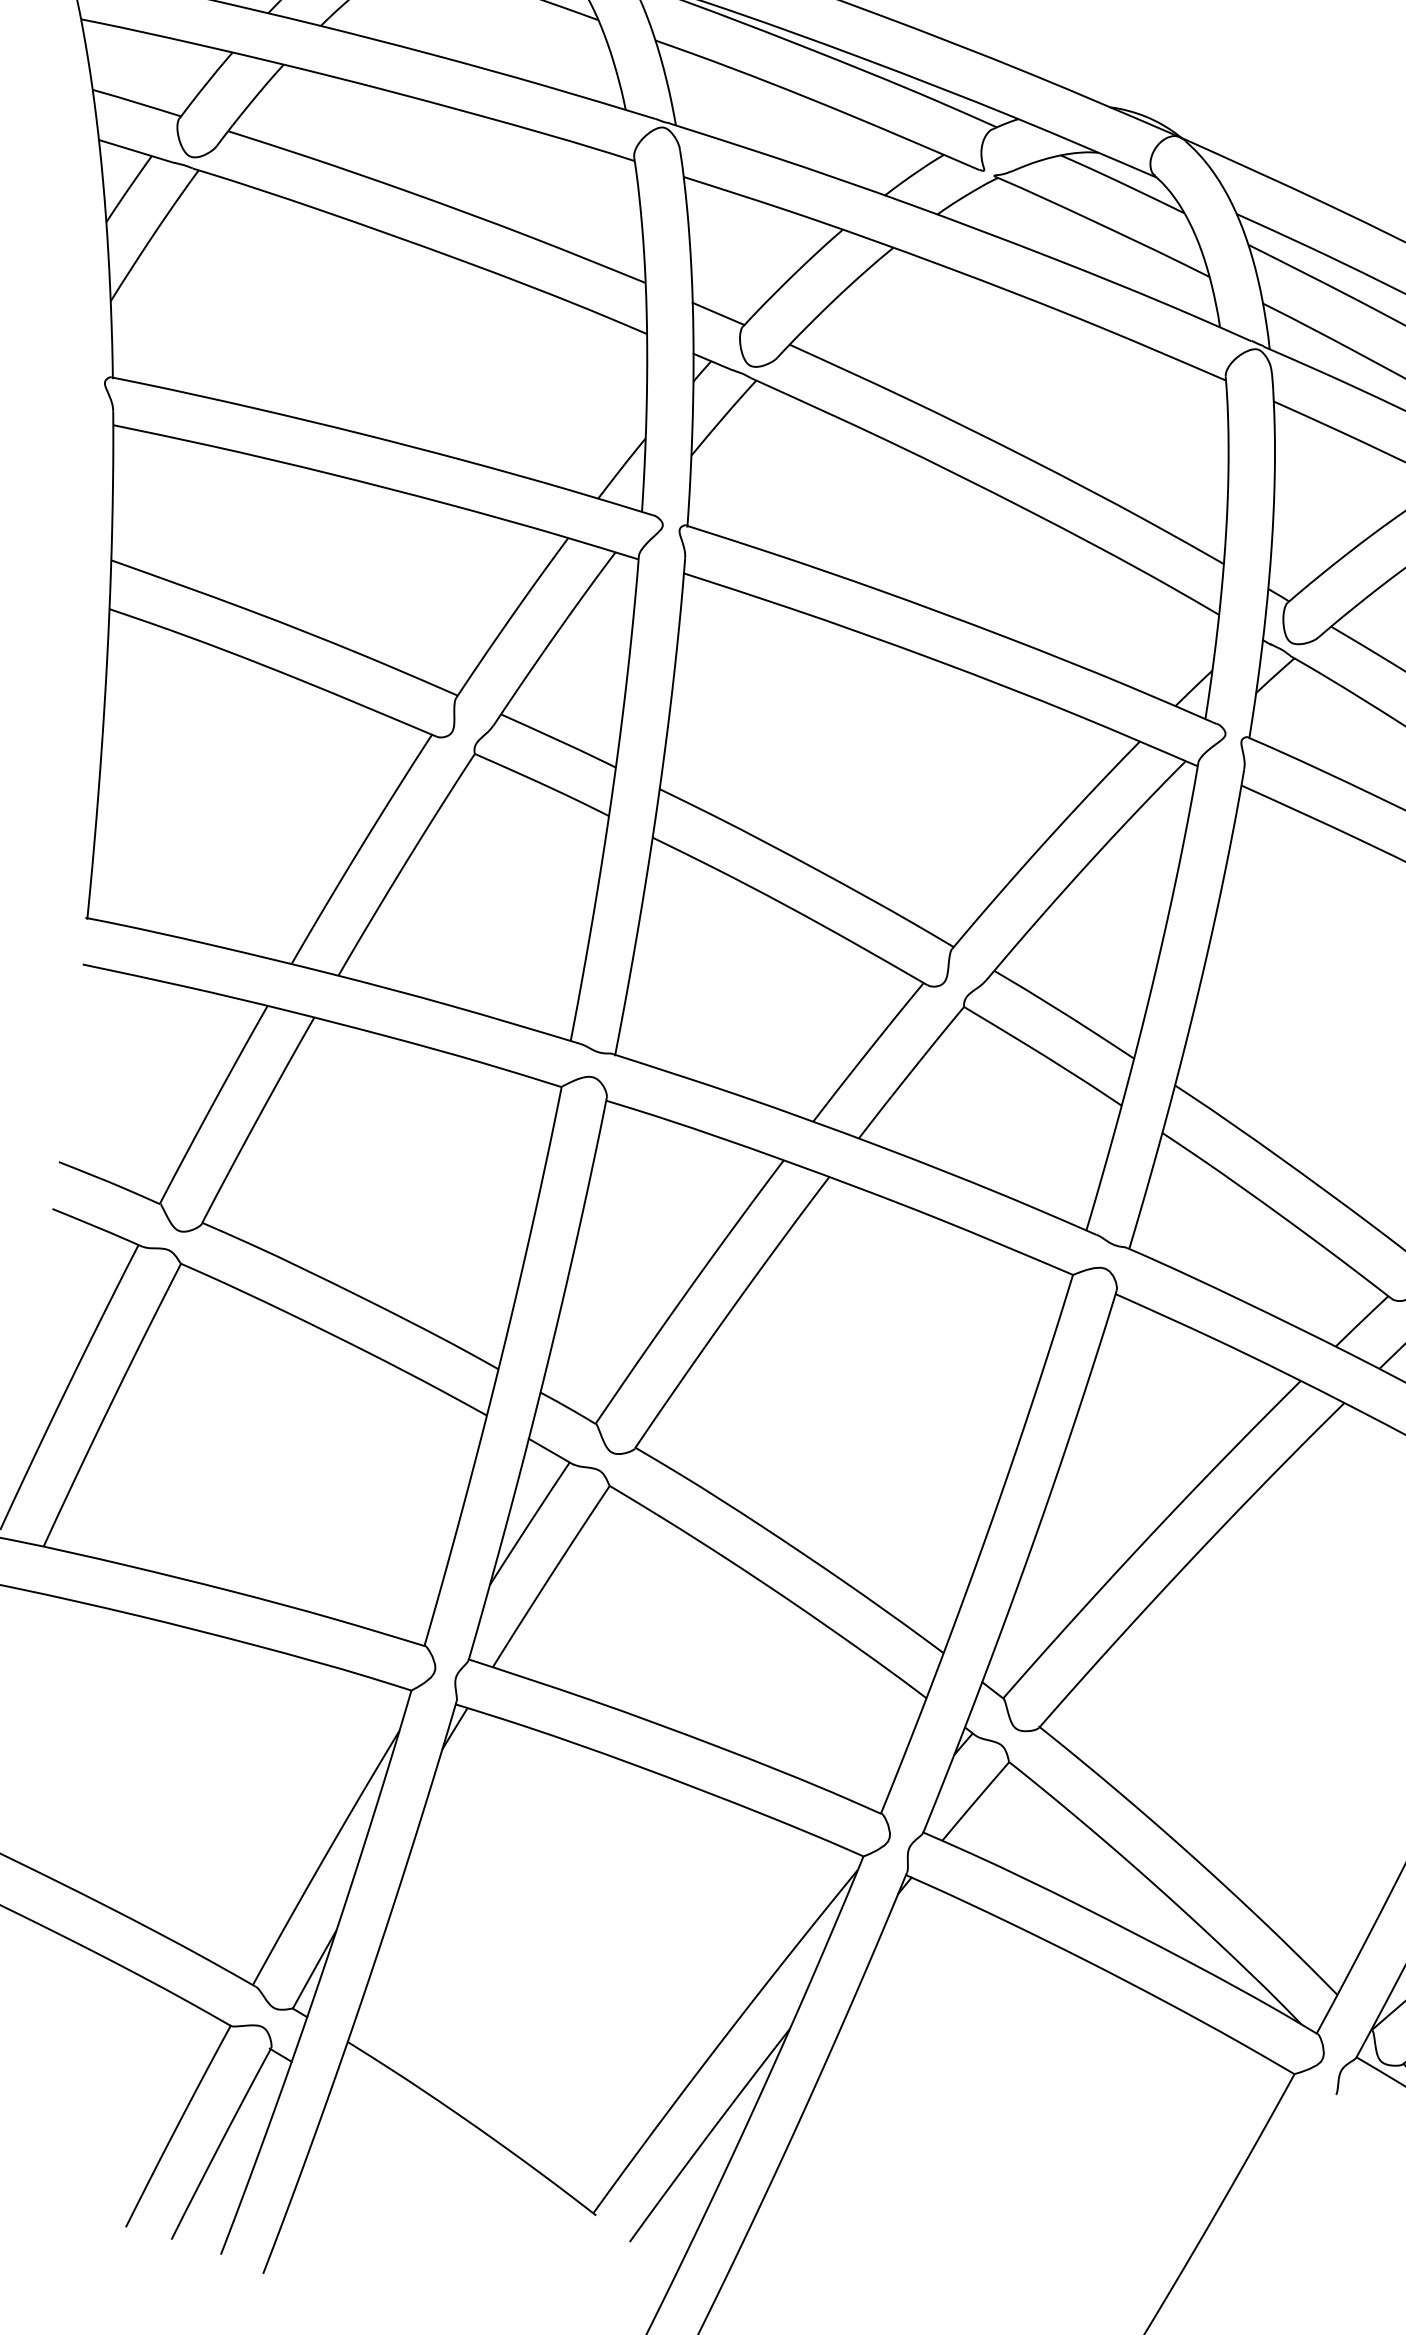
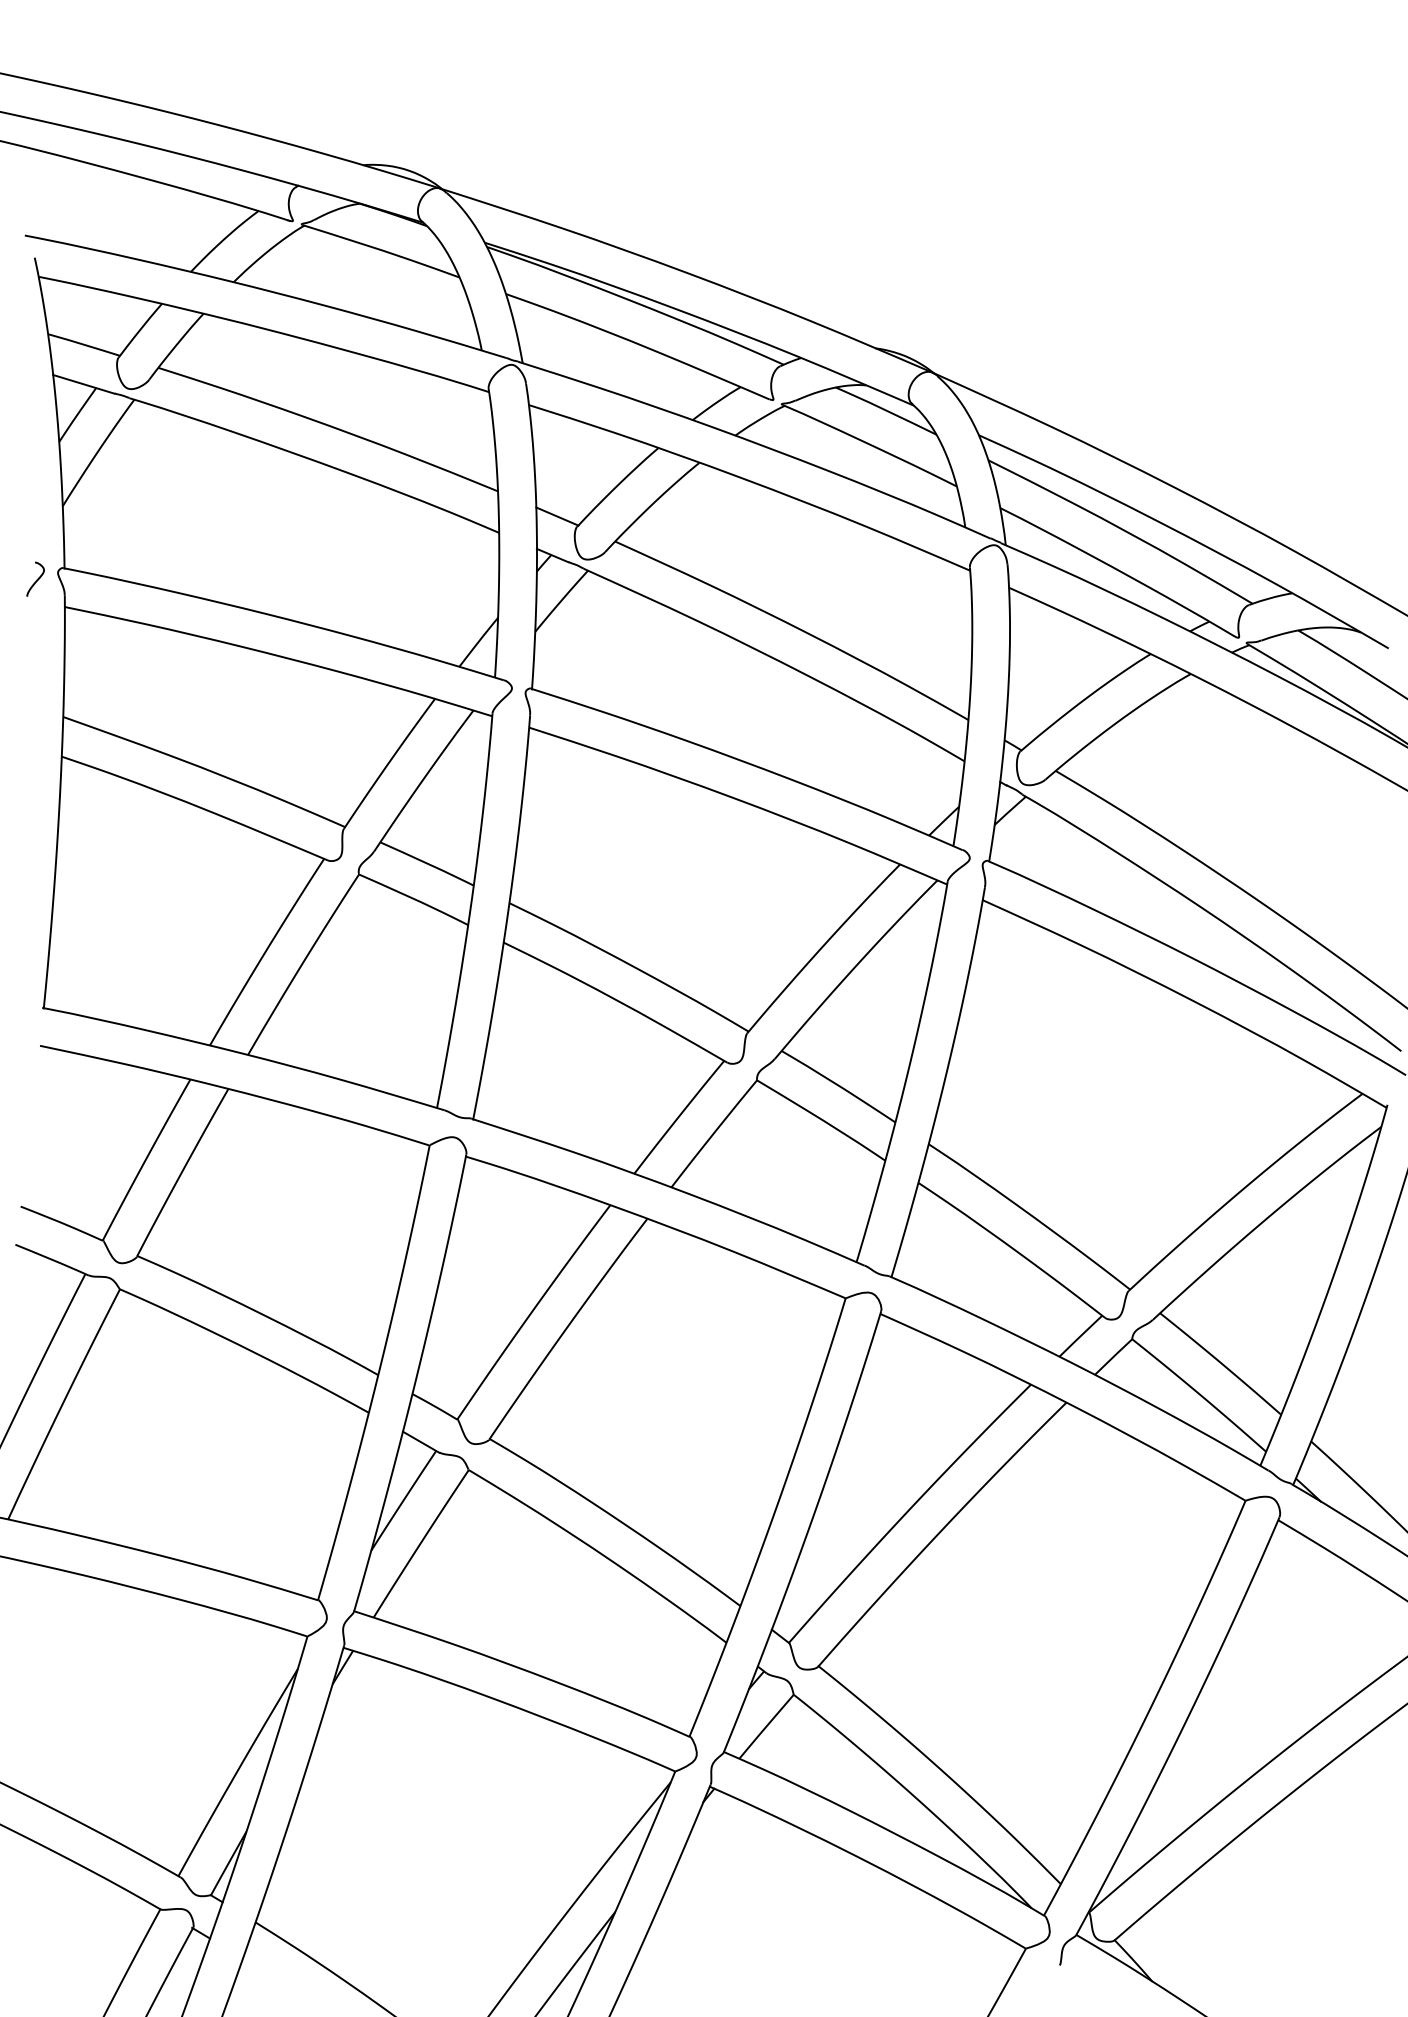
curve: (78, 391) -> (36, 579), added

